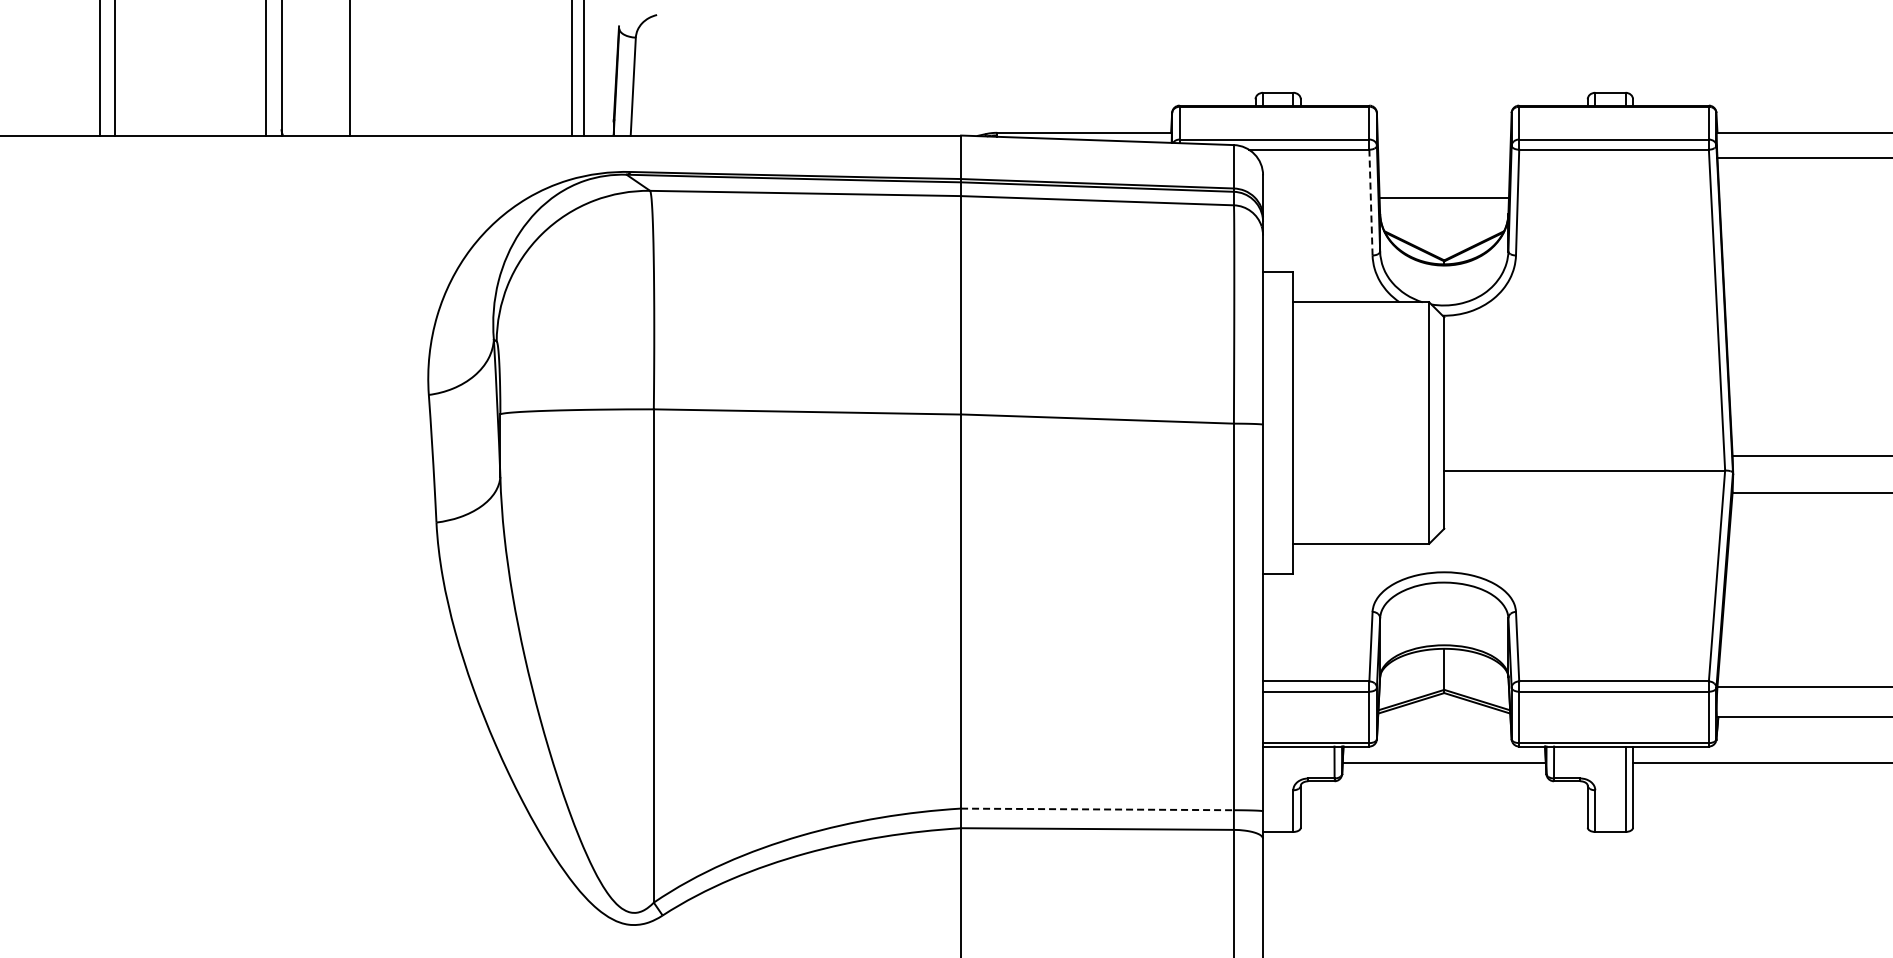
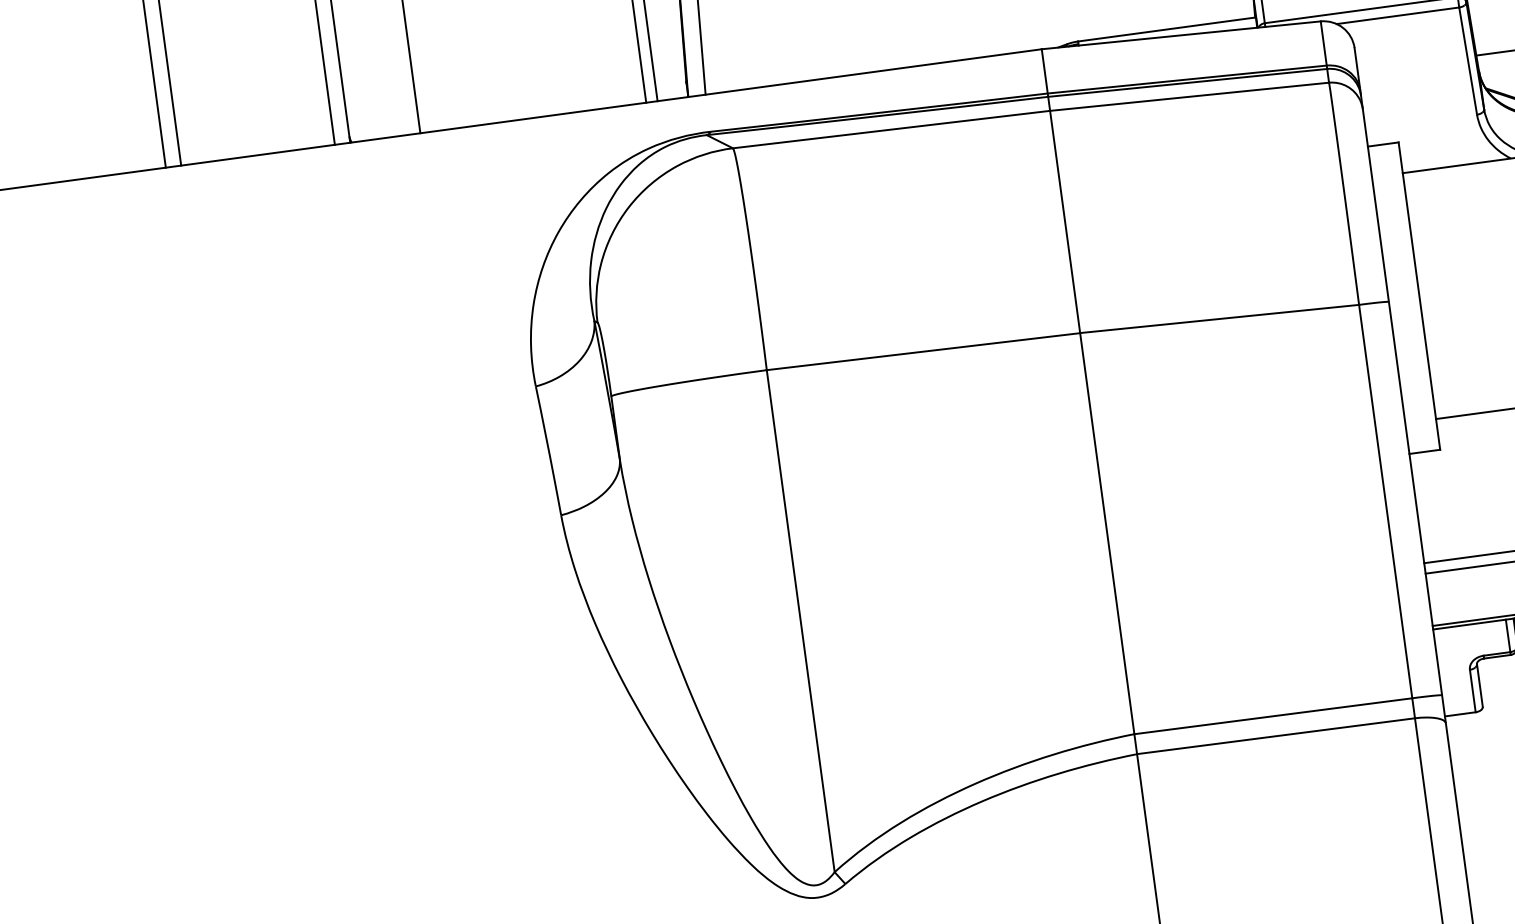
line: (1370, 202) -> (1467, 61), dashed -> solid
line: (1098, 809) -> (1274, 716), dashed -> solid

